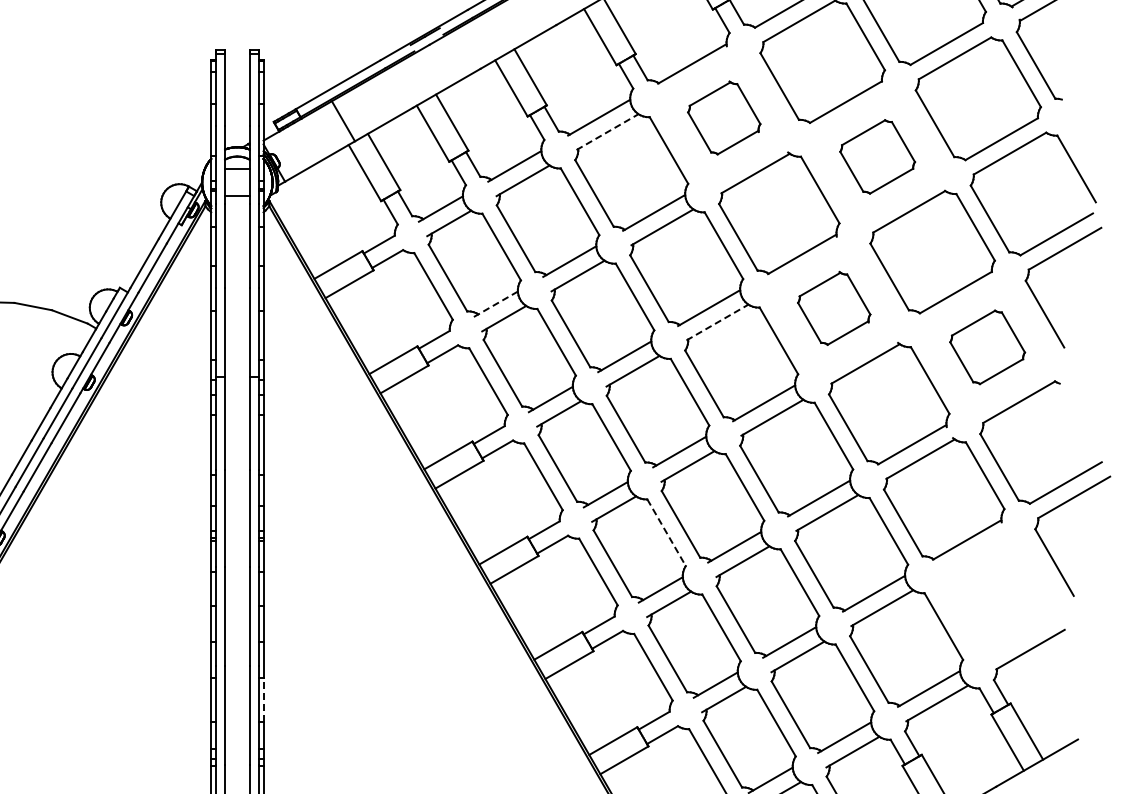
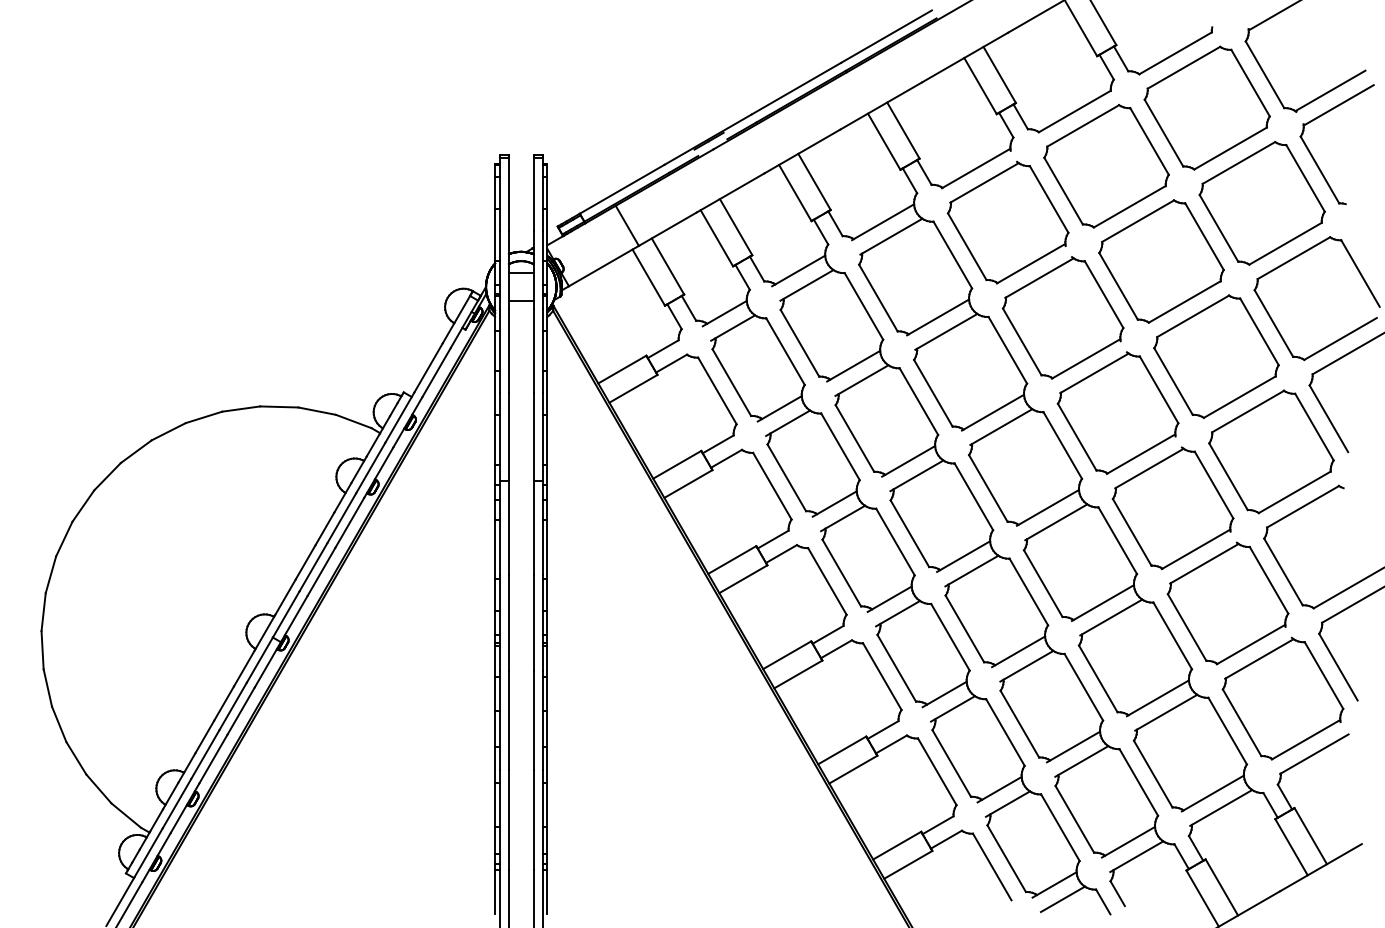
part: (723, 117) -> (1007, 222), size x1.67
line: (607, 131) -> (891, 236), dashed -> solid
part: (877, 156) -> (1161, 261), size x1.67
line: (495, 304) -> (779, 409), dashed -> solid
part: (833, 307) -> (1117, 412), size x1.67
line: (717, 322) -> (1001, 427), dashed -> solid
part: (987, 346) -> (1271, 451), size x1.67
line: (666, 532) -> (950, 637), dashed -> solid
part: (998, 593) -> (1282, 698), added
line: (263, 699) -> (547, 804), dashed -> solid

